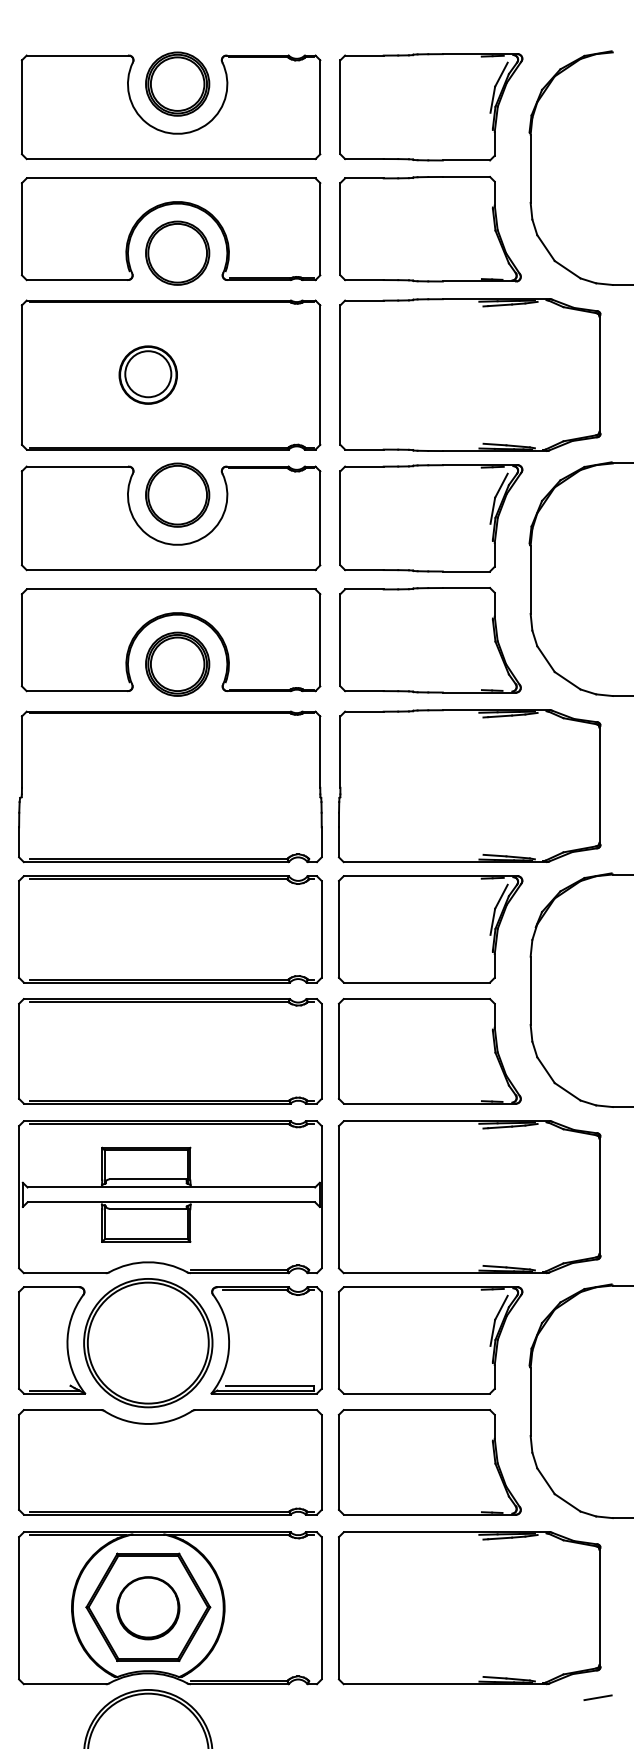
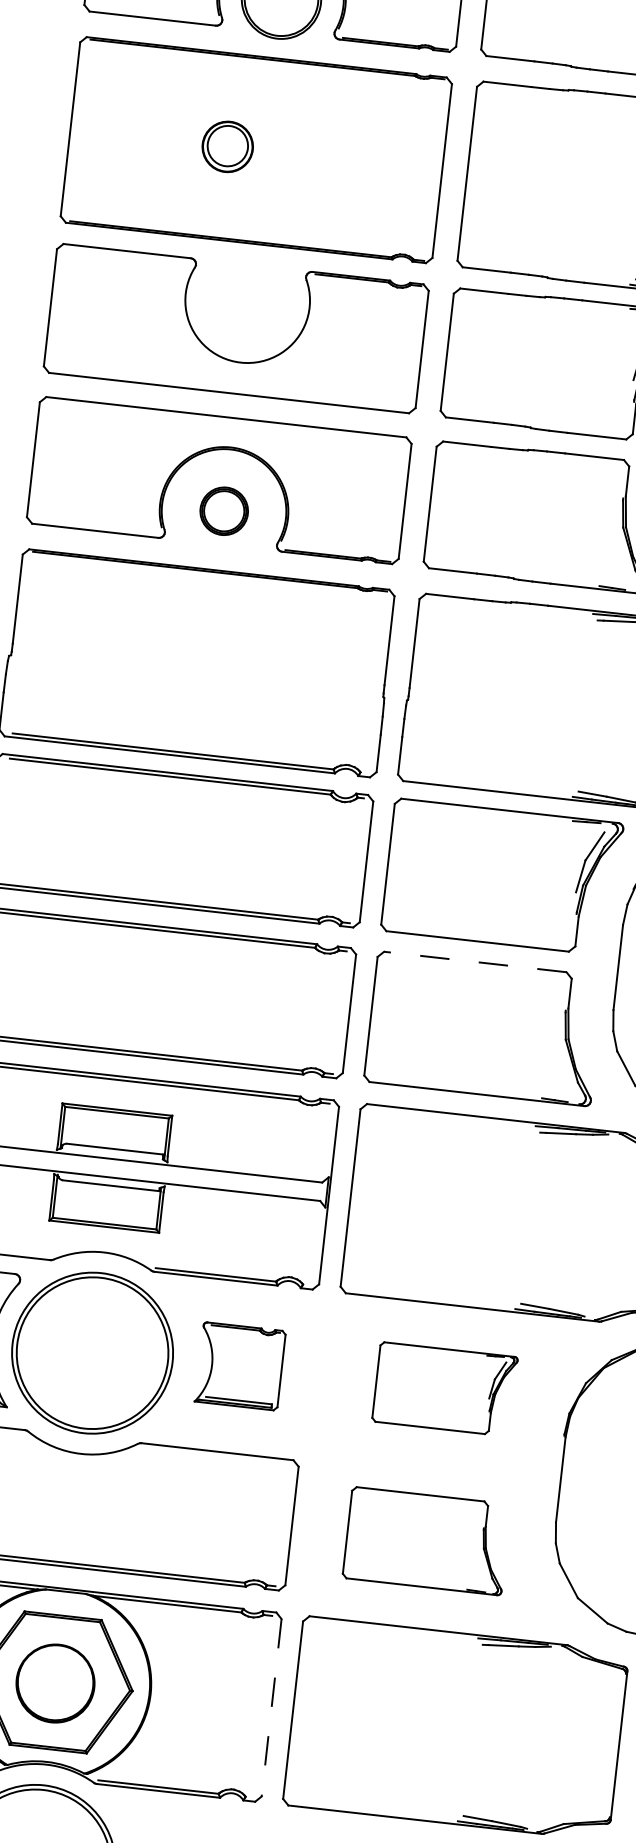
part: (147, 374) -> (226, 146), size x0.7
part: (177, 494) -> (247, 299), removed
part: (177, 663) -> (223, 510), size x0.6
line: (416, 999) -> (474, 962), solid -> dashed
part: (266, 1340) -> (240, 1366), size x0.6
part: (430, 1340) -> (444, 1389), size x0.6
part: (429, 1462) -> (426, 1541), size x0.7
line: (321, 1608) -> (271, 1708), solid -> dashed

